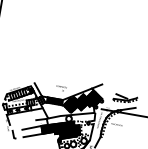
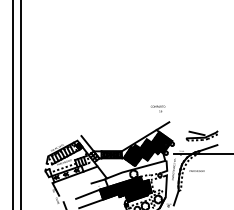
text: (60, 88) -> (157, 108), moved

